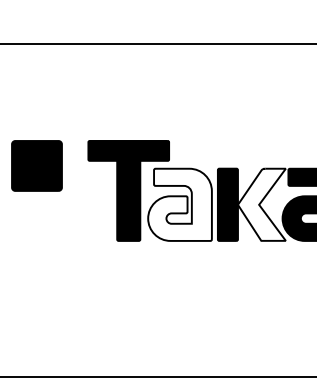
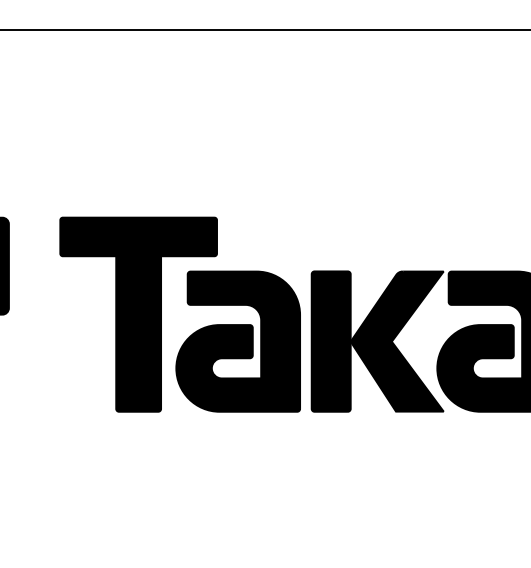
fill: (179, 204) -> (237, 340), added
fill: (261, 204) -> (396, 340), added

